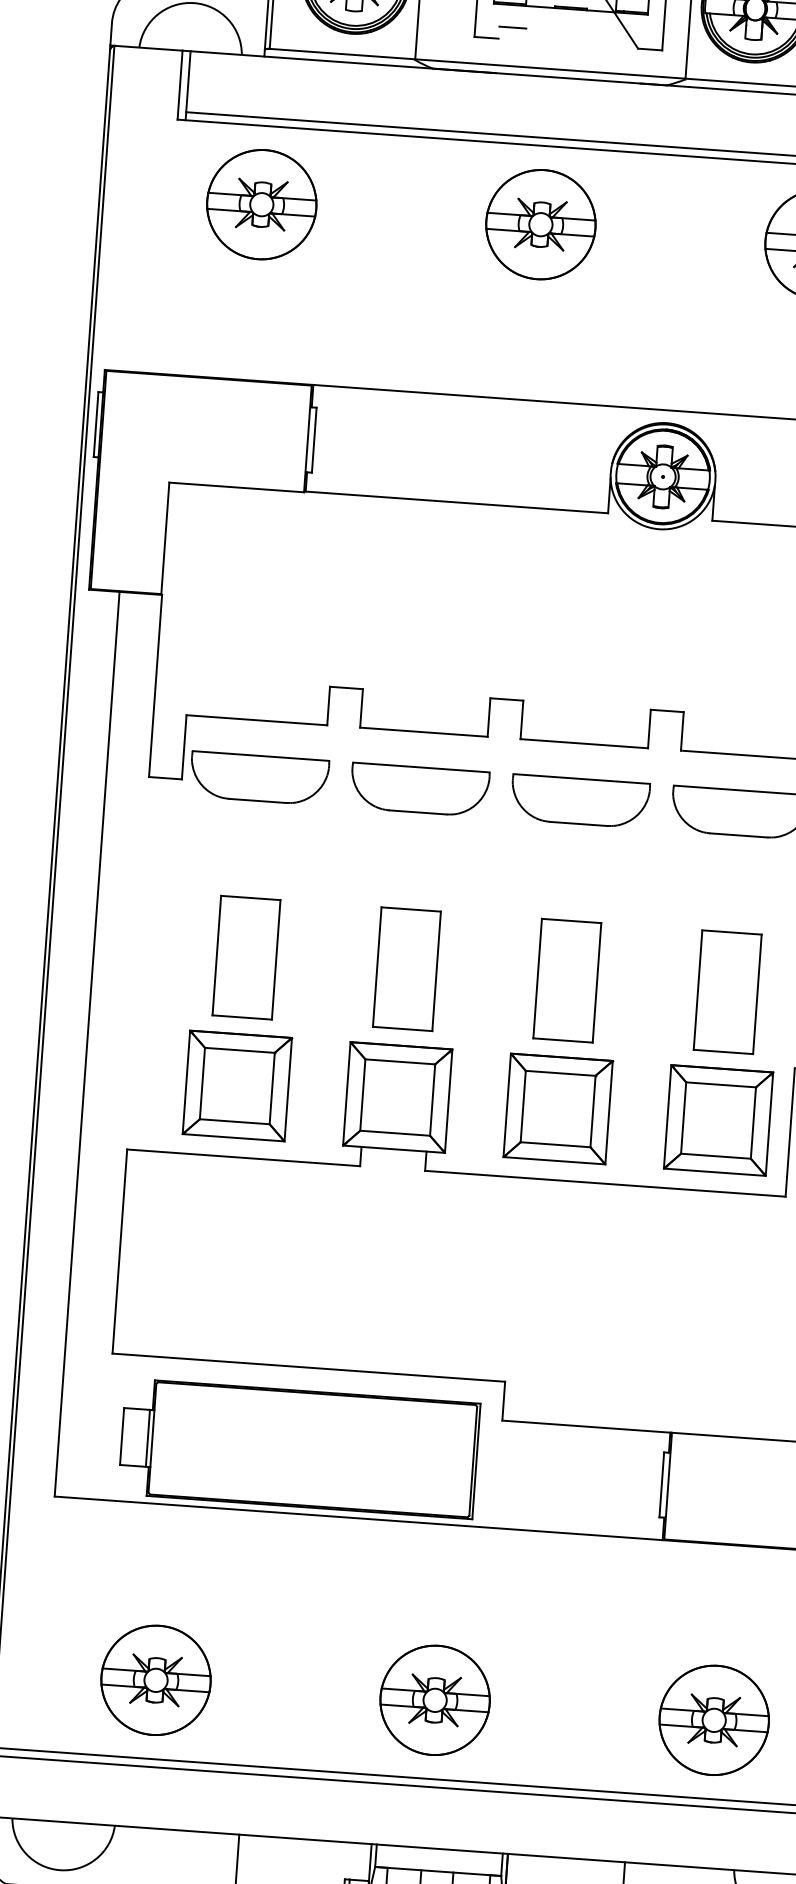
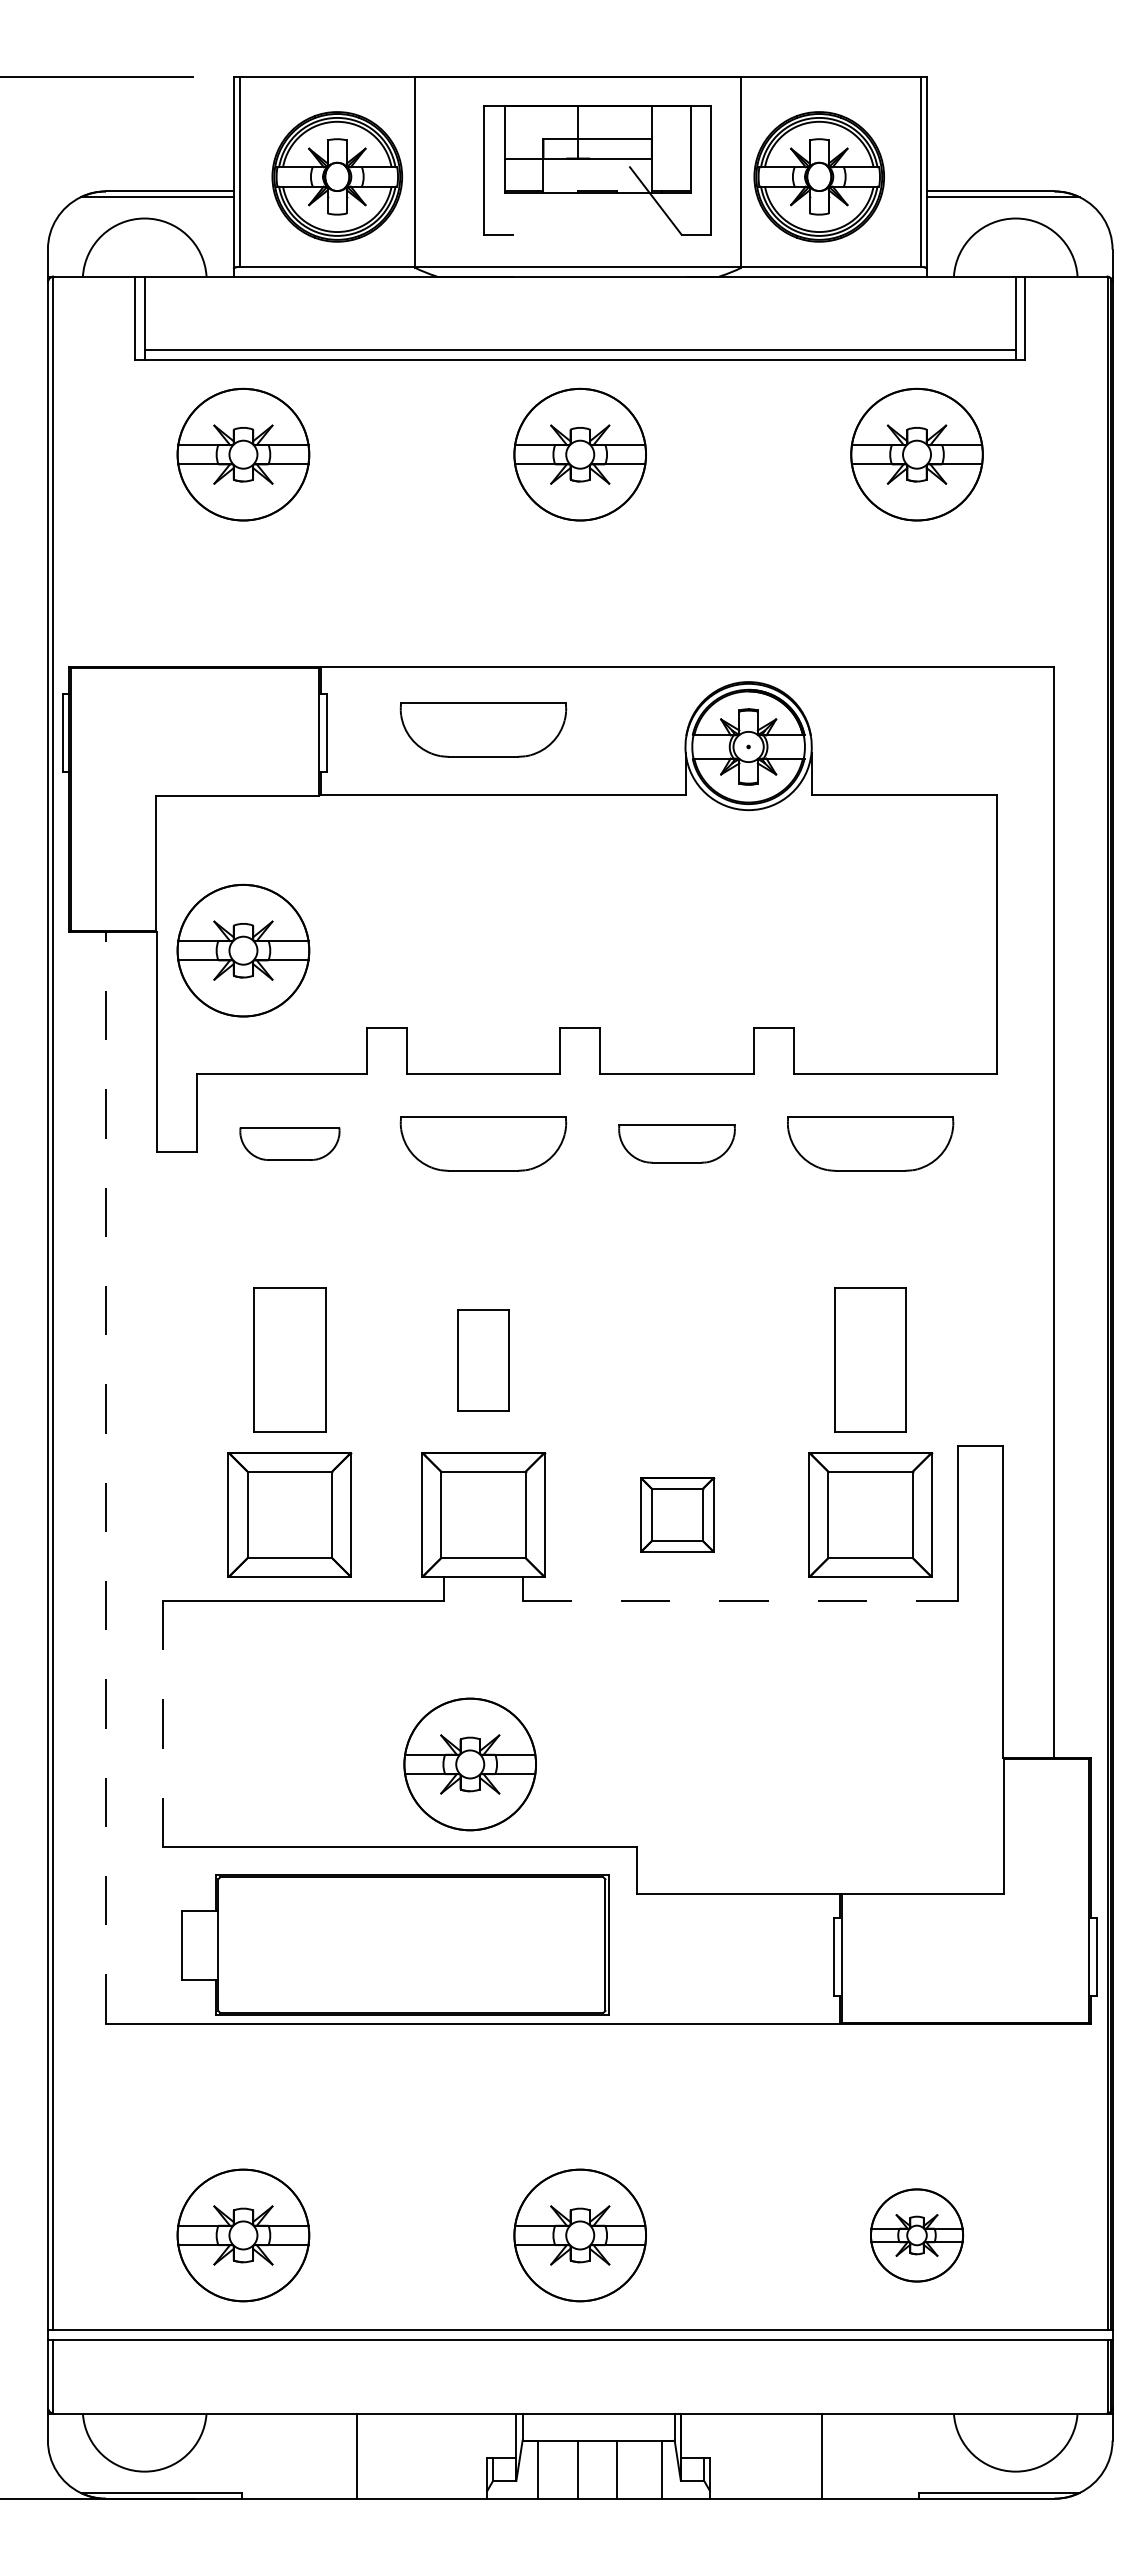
line: (512, 27) -> (529, 220), removed
part: (444, 446) -> (483, 729), added
part: (232, 615) -> (243, 950), added
part: (259, 778) -> (289, 1143), size x0.6
part: (579, 801) -> (676, 1143), size x0.7
part: (406, 968) -> (483, 1359), size x0.7
part: (566, 980) -> (676, 1359), removed
line: (87, 1044) -> (106, 1477), solid -> dashed
part: (558, 1108) -> (677, 1514), size x0.6
line: (605, 1183) -> (740, 1600), solid -> dashed
line: (120, 1251) -> (163, 1723), solid -> dashed
part: (371, 1303) -> (469, 1764), added
line: (147, 1438) -> (212, 1945), removed
part: (713, 1720) -> (916, 2235), size x0.7

